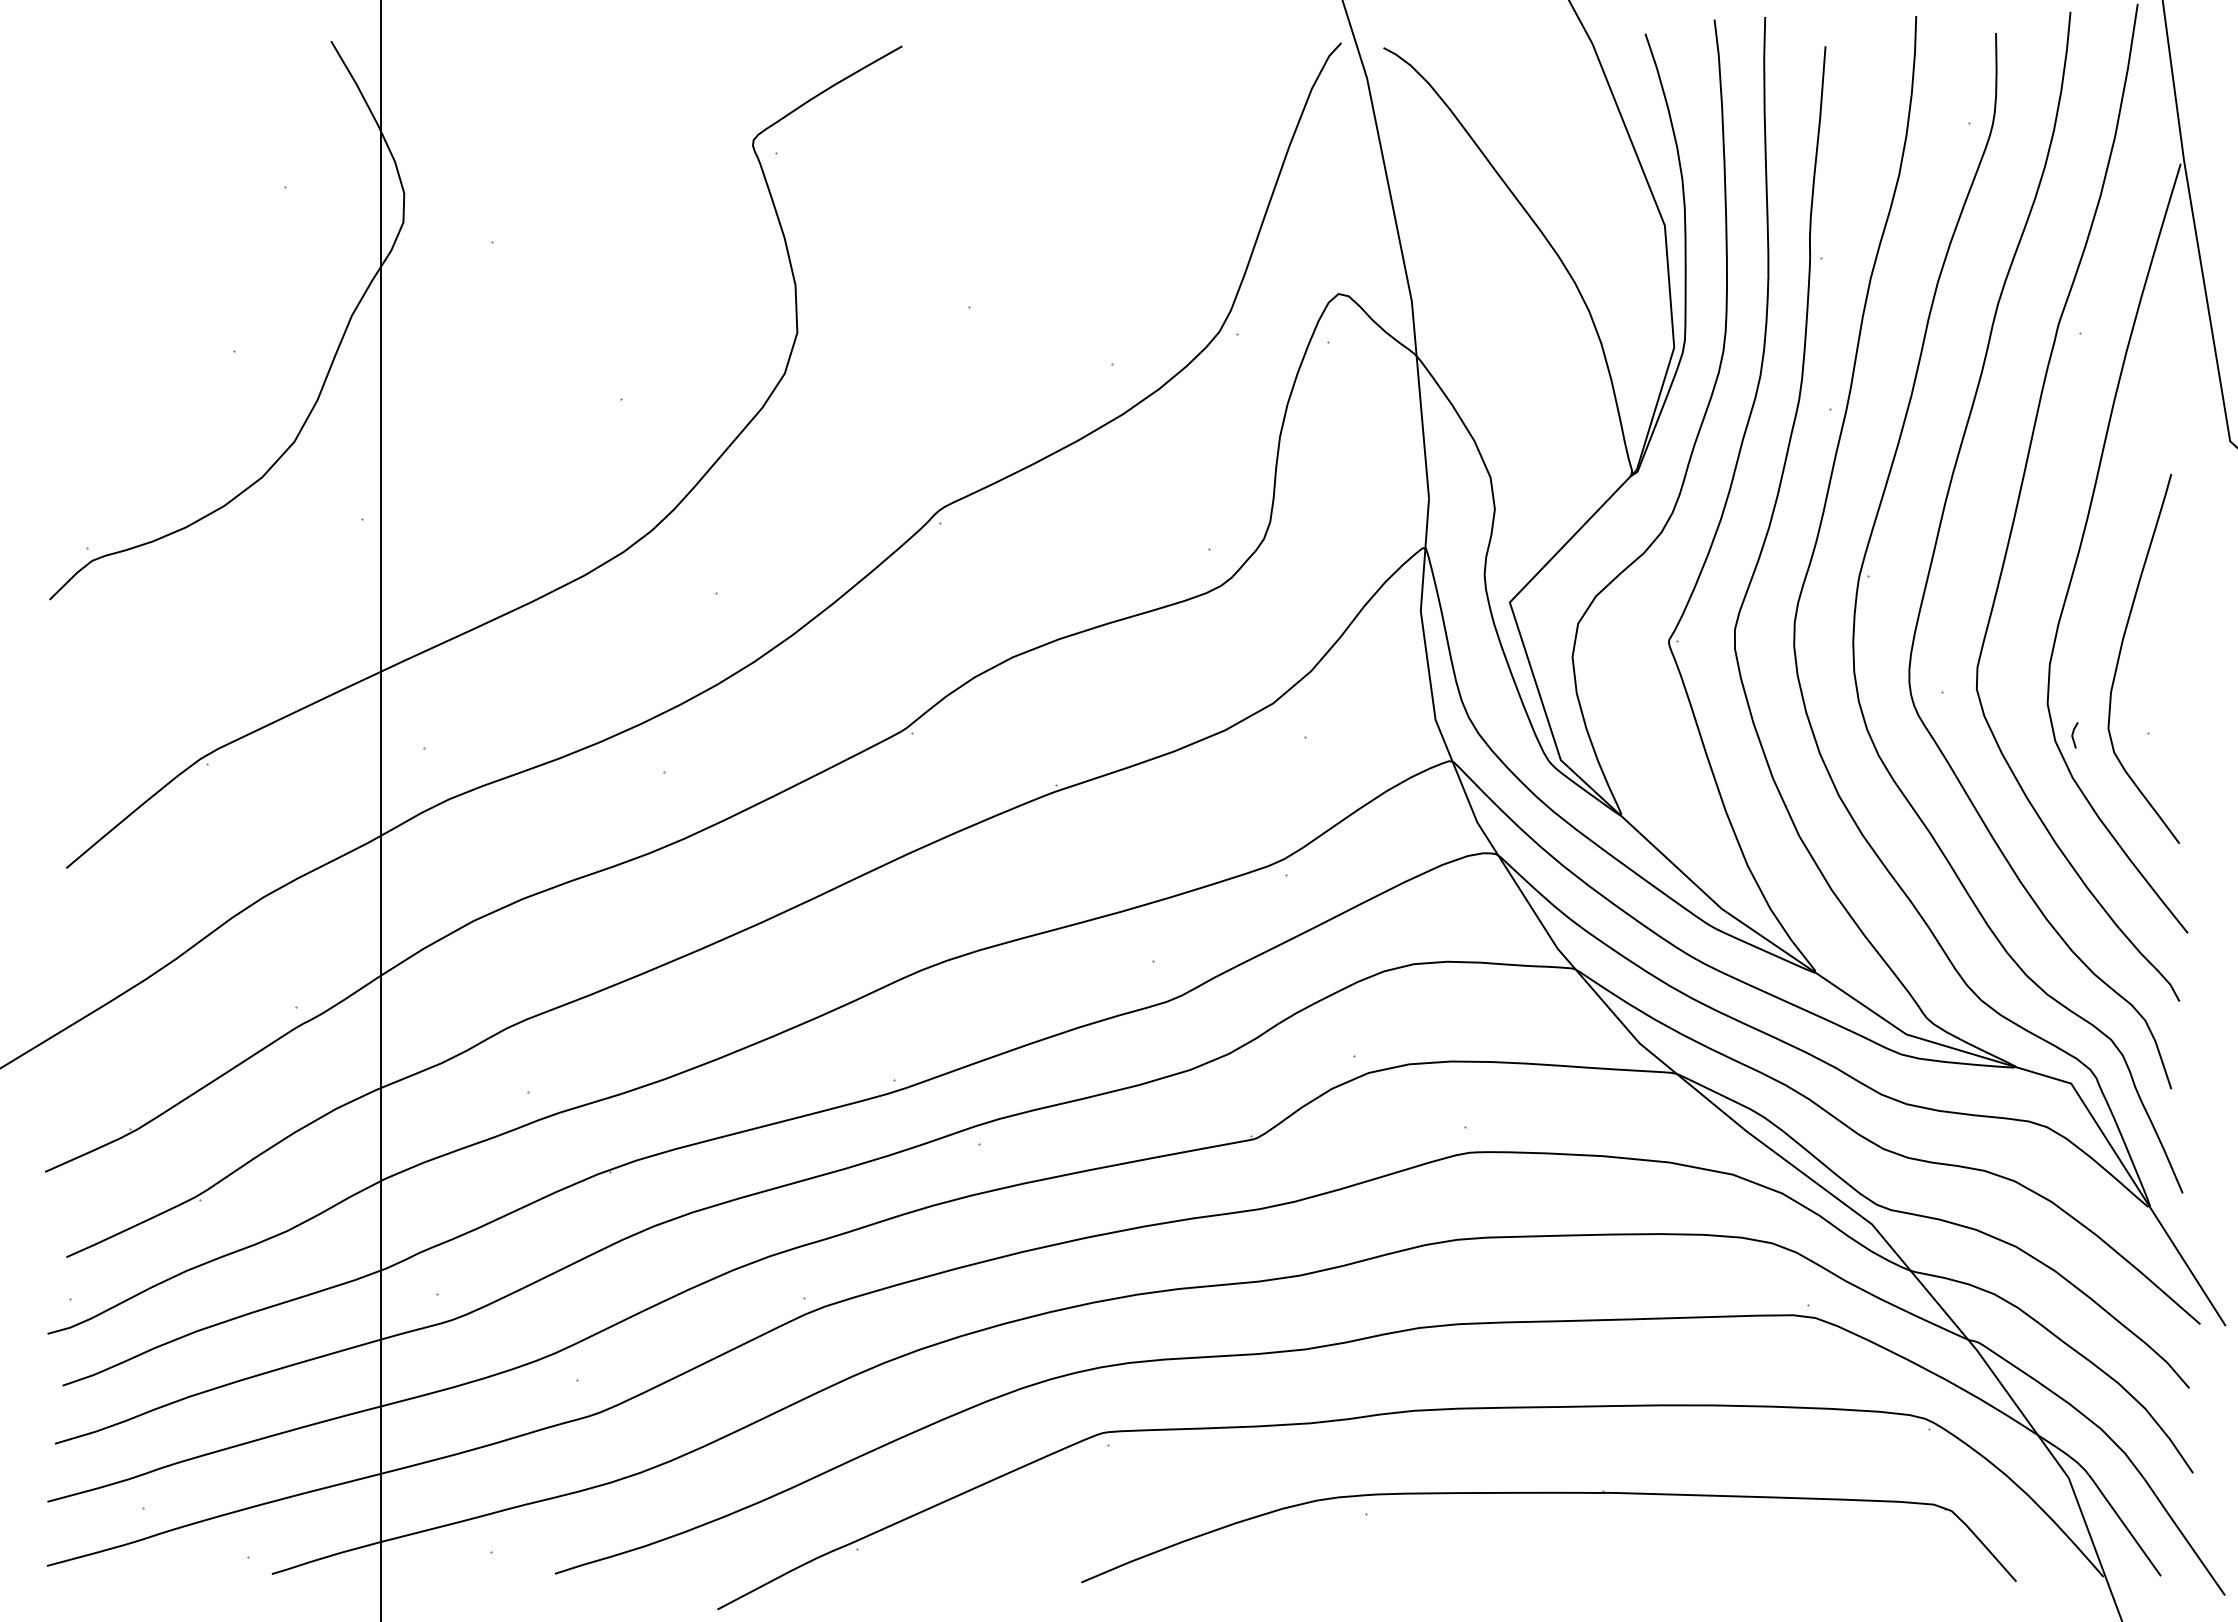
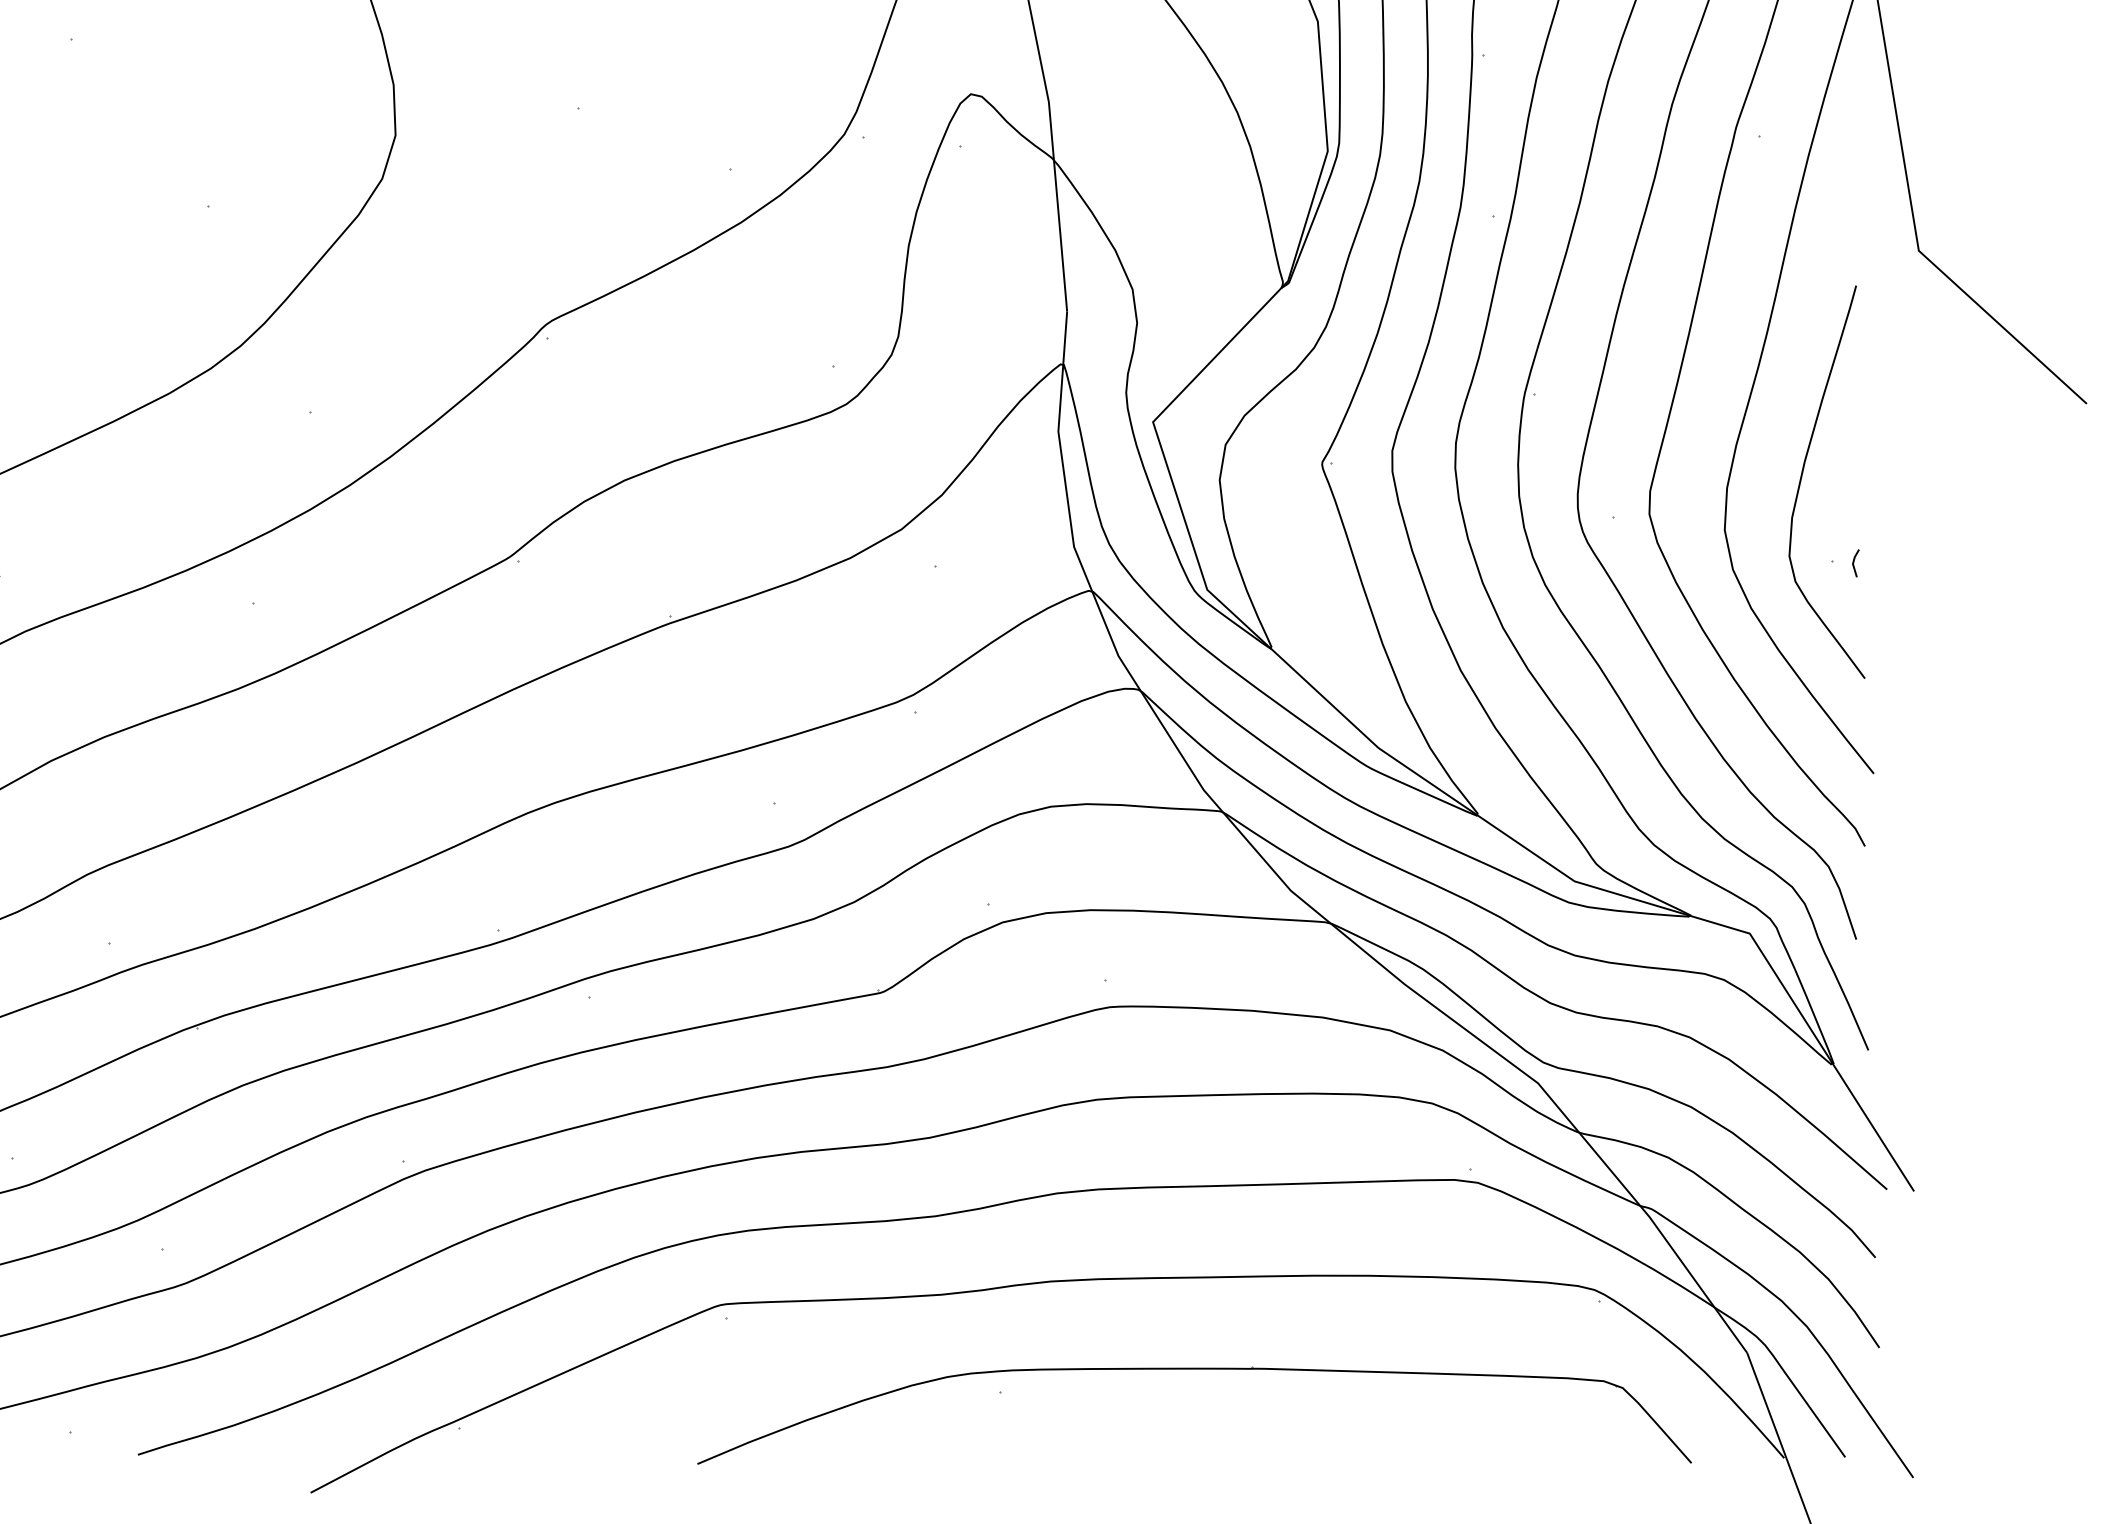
line: (2073, 735) -> (1854, 563), moved

